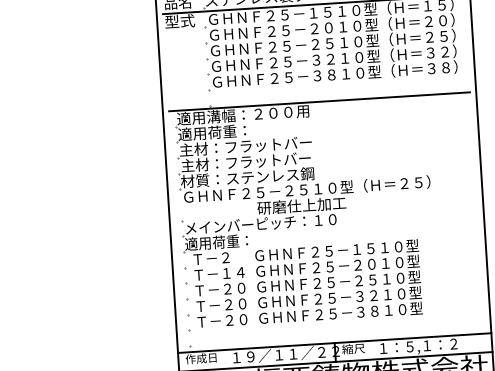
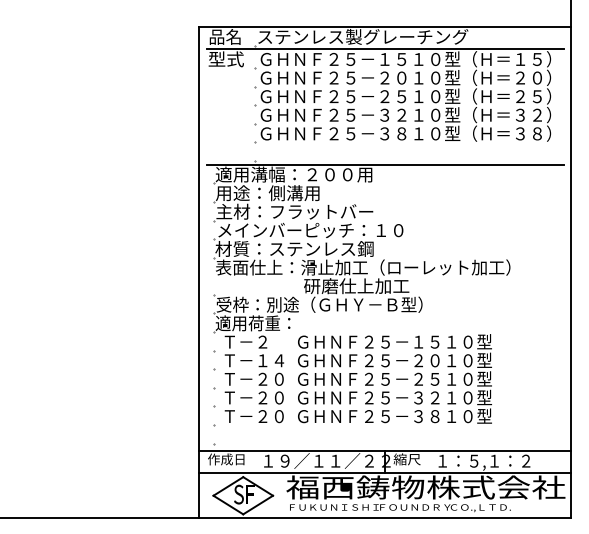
text: (221, 132) -> (267, 193), 適用荷重： -> 用途：側溝用
text: (259, 161) -> (310, 230), 主材：フラットバー -> メインバーピッチ：１０
text: (304, 189) -> (360, 267), ＧＨＮＦ２５－２５１０型（Ｈ＝２５） -> 表面仕上：滑止加工（ローレット加工）
text: (271, 223) -> (319, 304), メインバーピッチ：１０ -> 受枠：別途（ＧＨＹ－Ｂ型）

